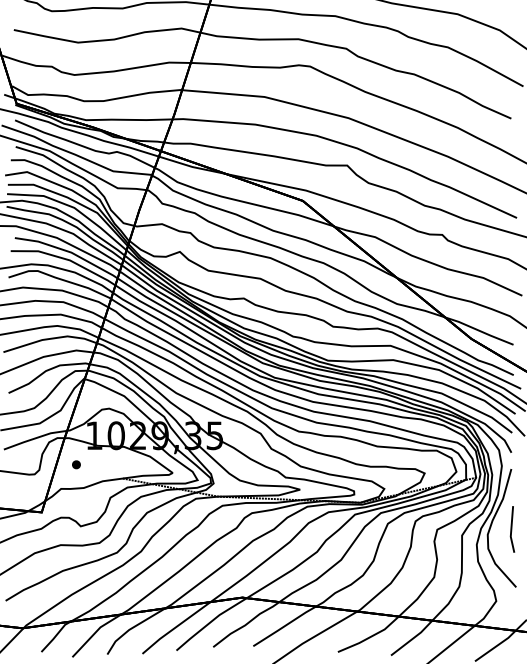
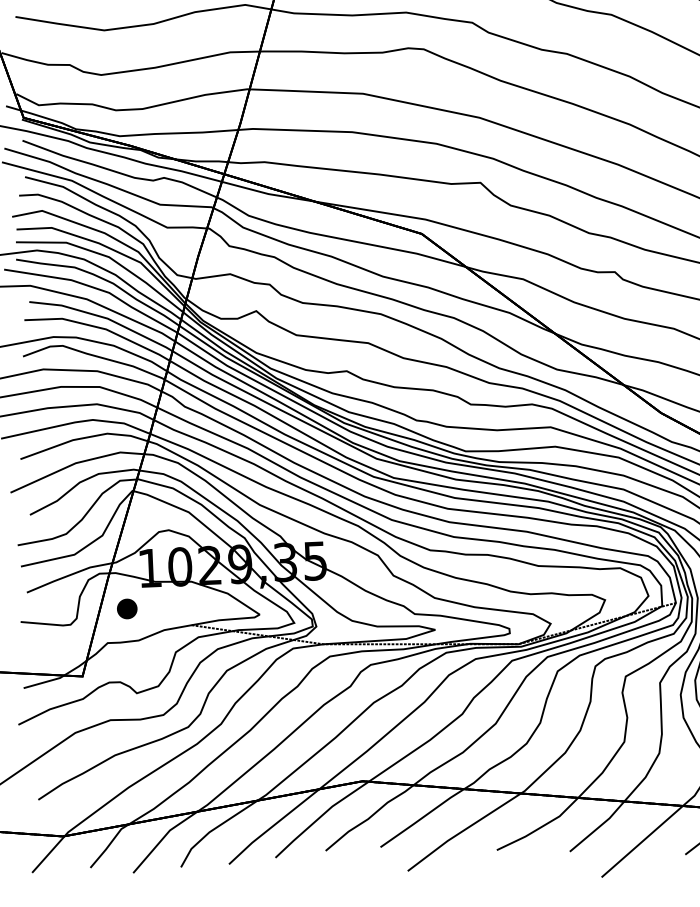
part: (76, 464) -> (127, 608), size x1.67

